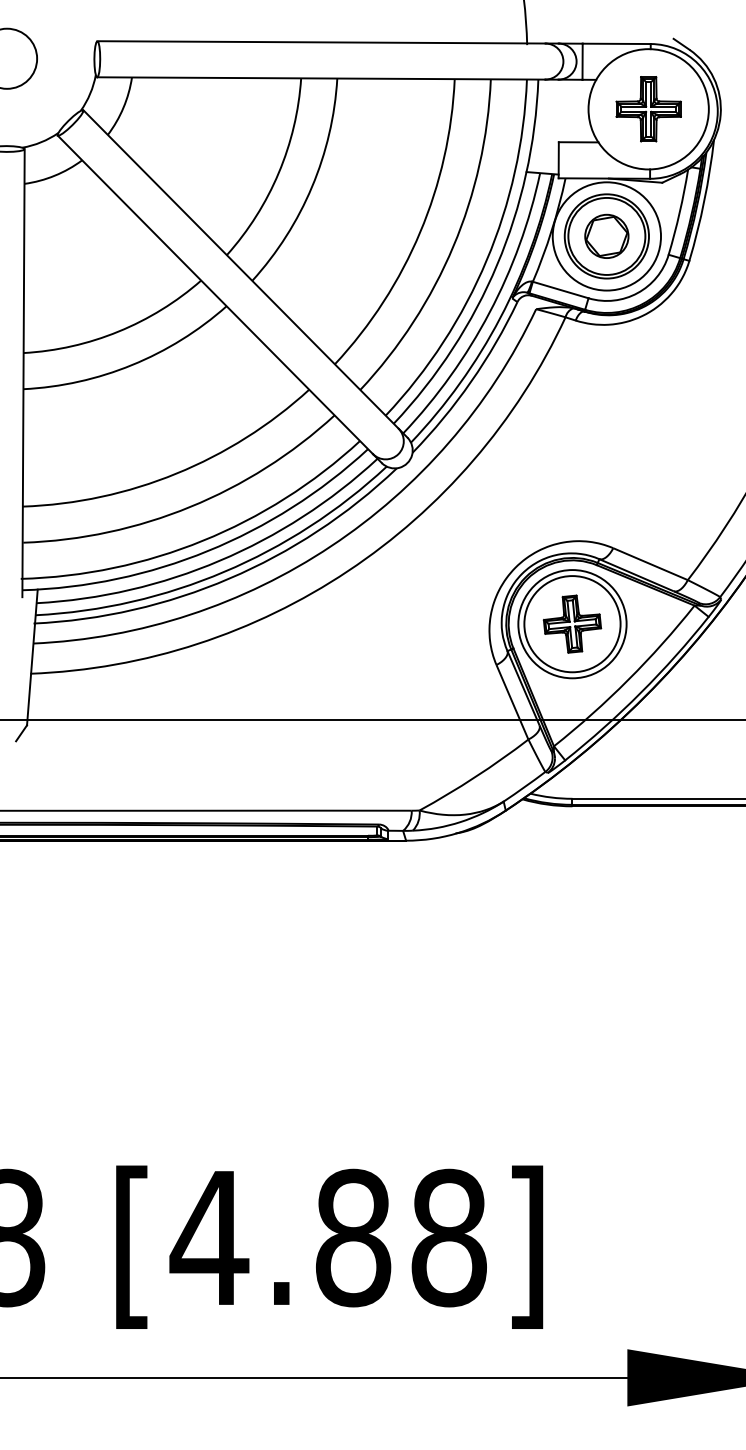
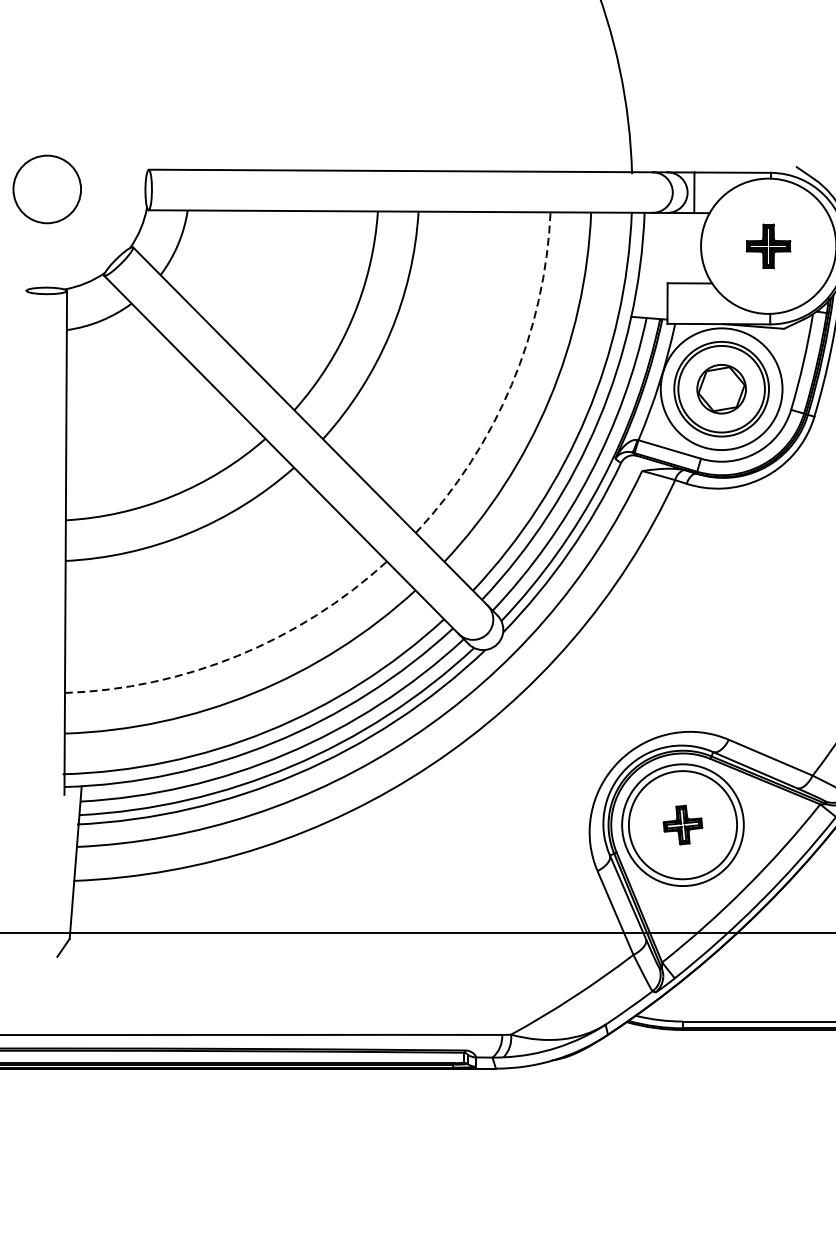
part: (648, 109) -> (768, 246), size x0.6
arc: (420, 232) -> (512, 384), solid -> dashed
arc: (176, 473) -> (237, 655), solid -> dashed
part: (572, 623) -> (683, 824), size x0.6

